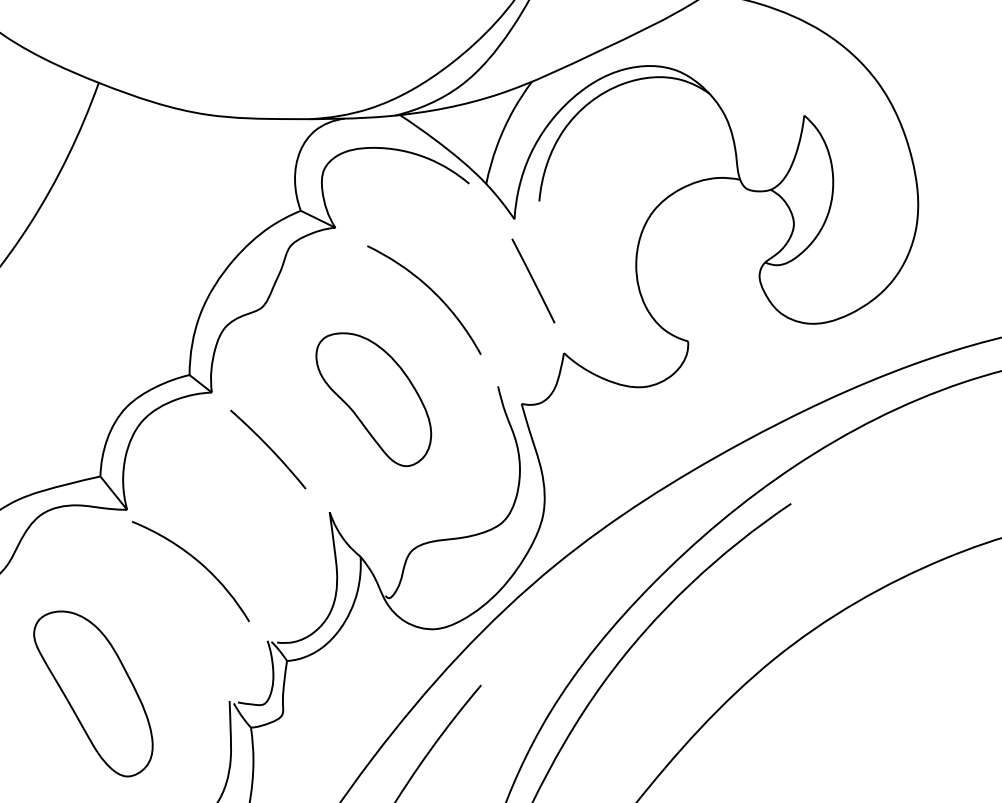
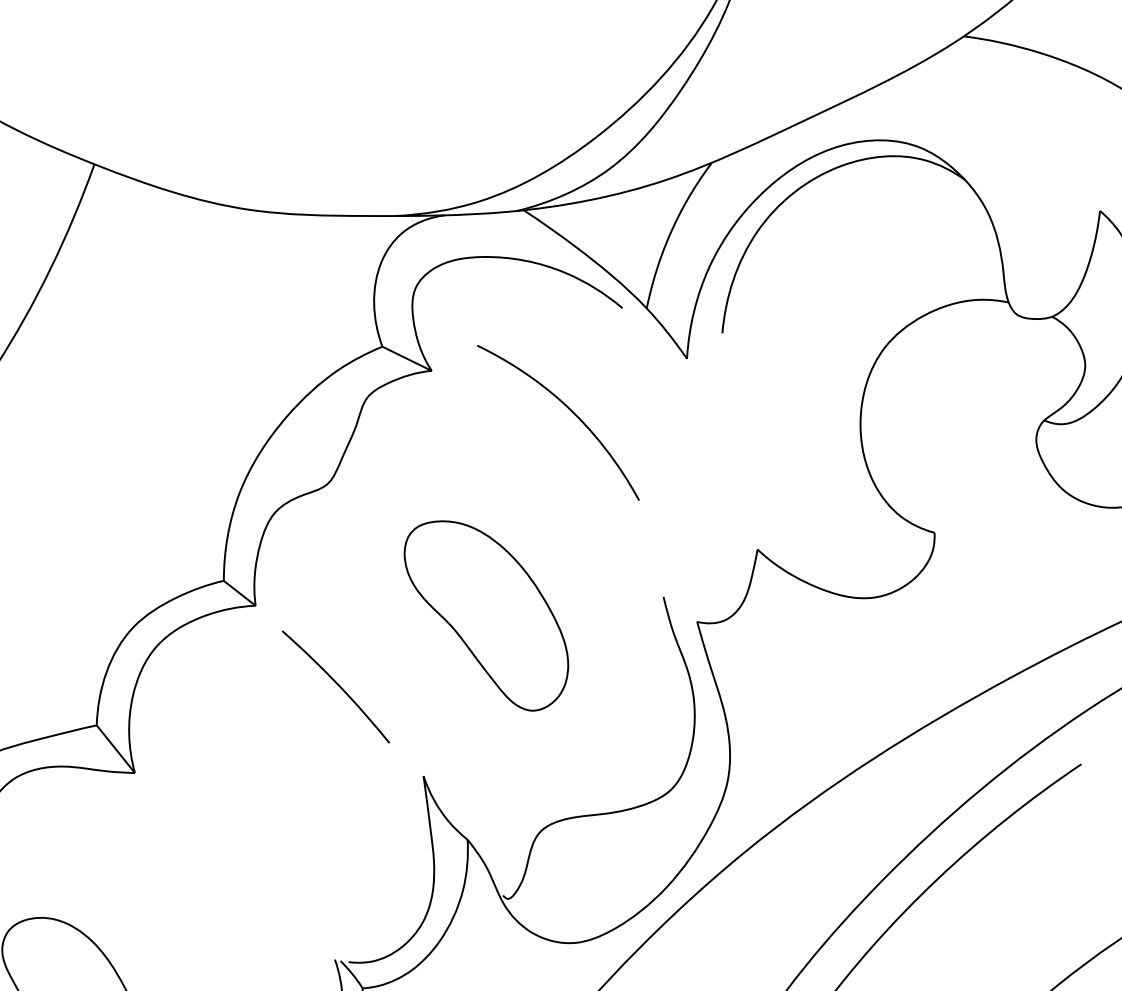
line: (533, 280) -> (714, 446), removed
curve: (431, 291) -> (568, 410), moved
curve: (198, 562) -> (236, 848), removed

